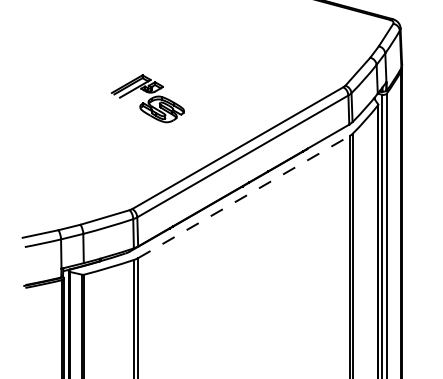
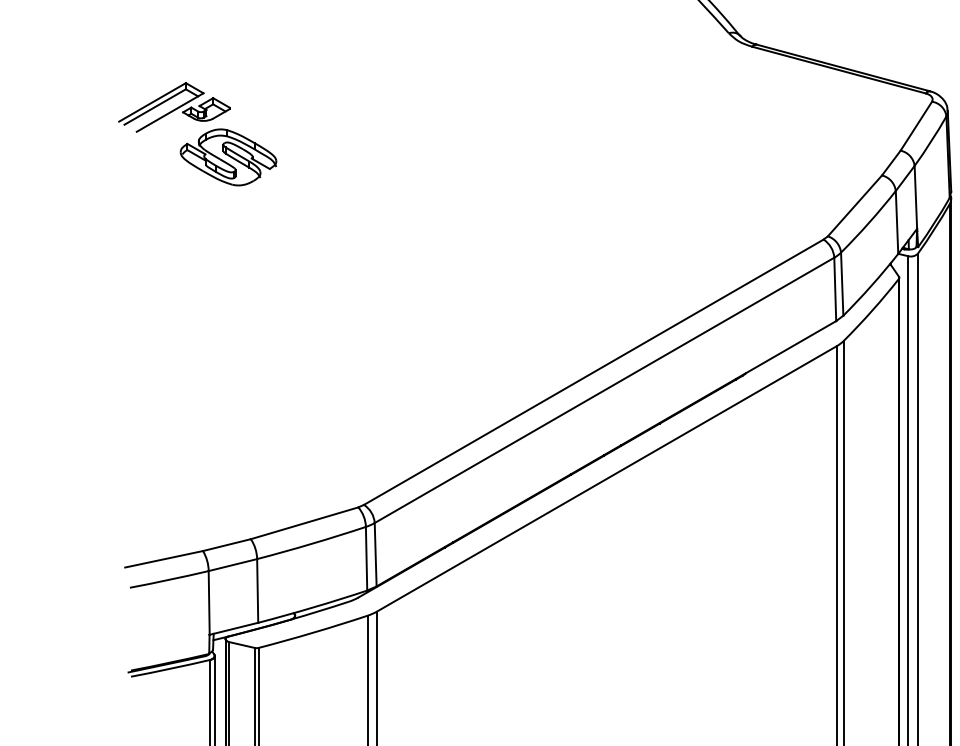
part: (147, 98) -> (196, 133), moved
line: (243, 197) -> (605, 479), dashed -> solid

